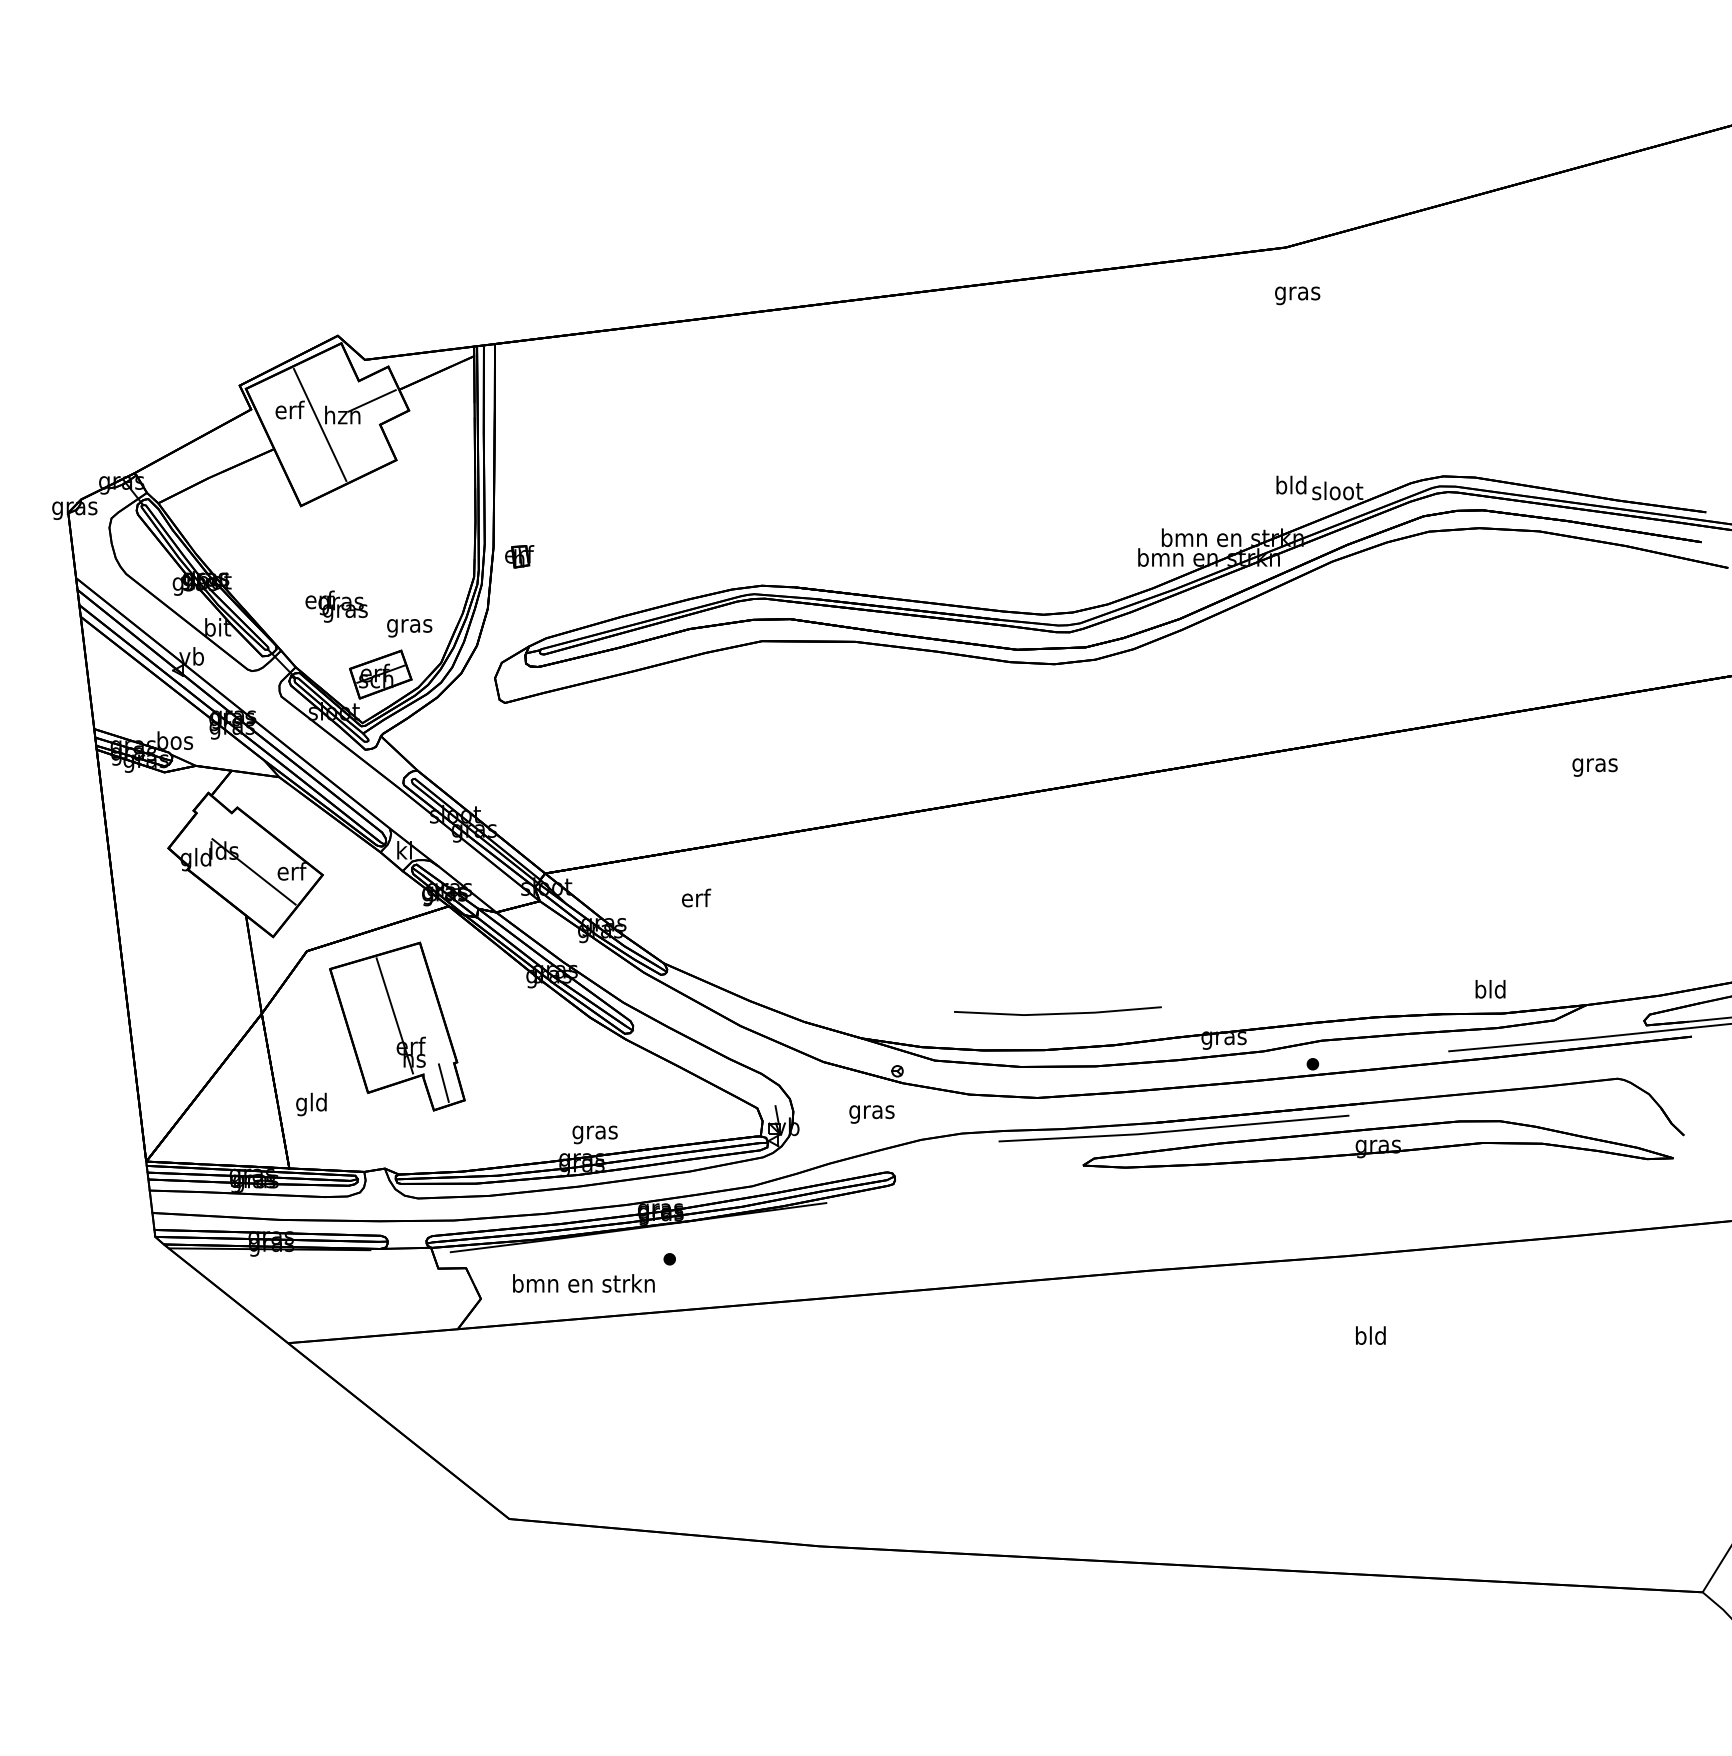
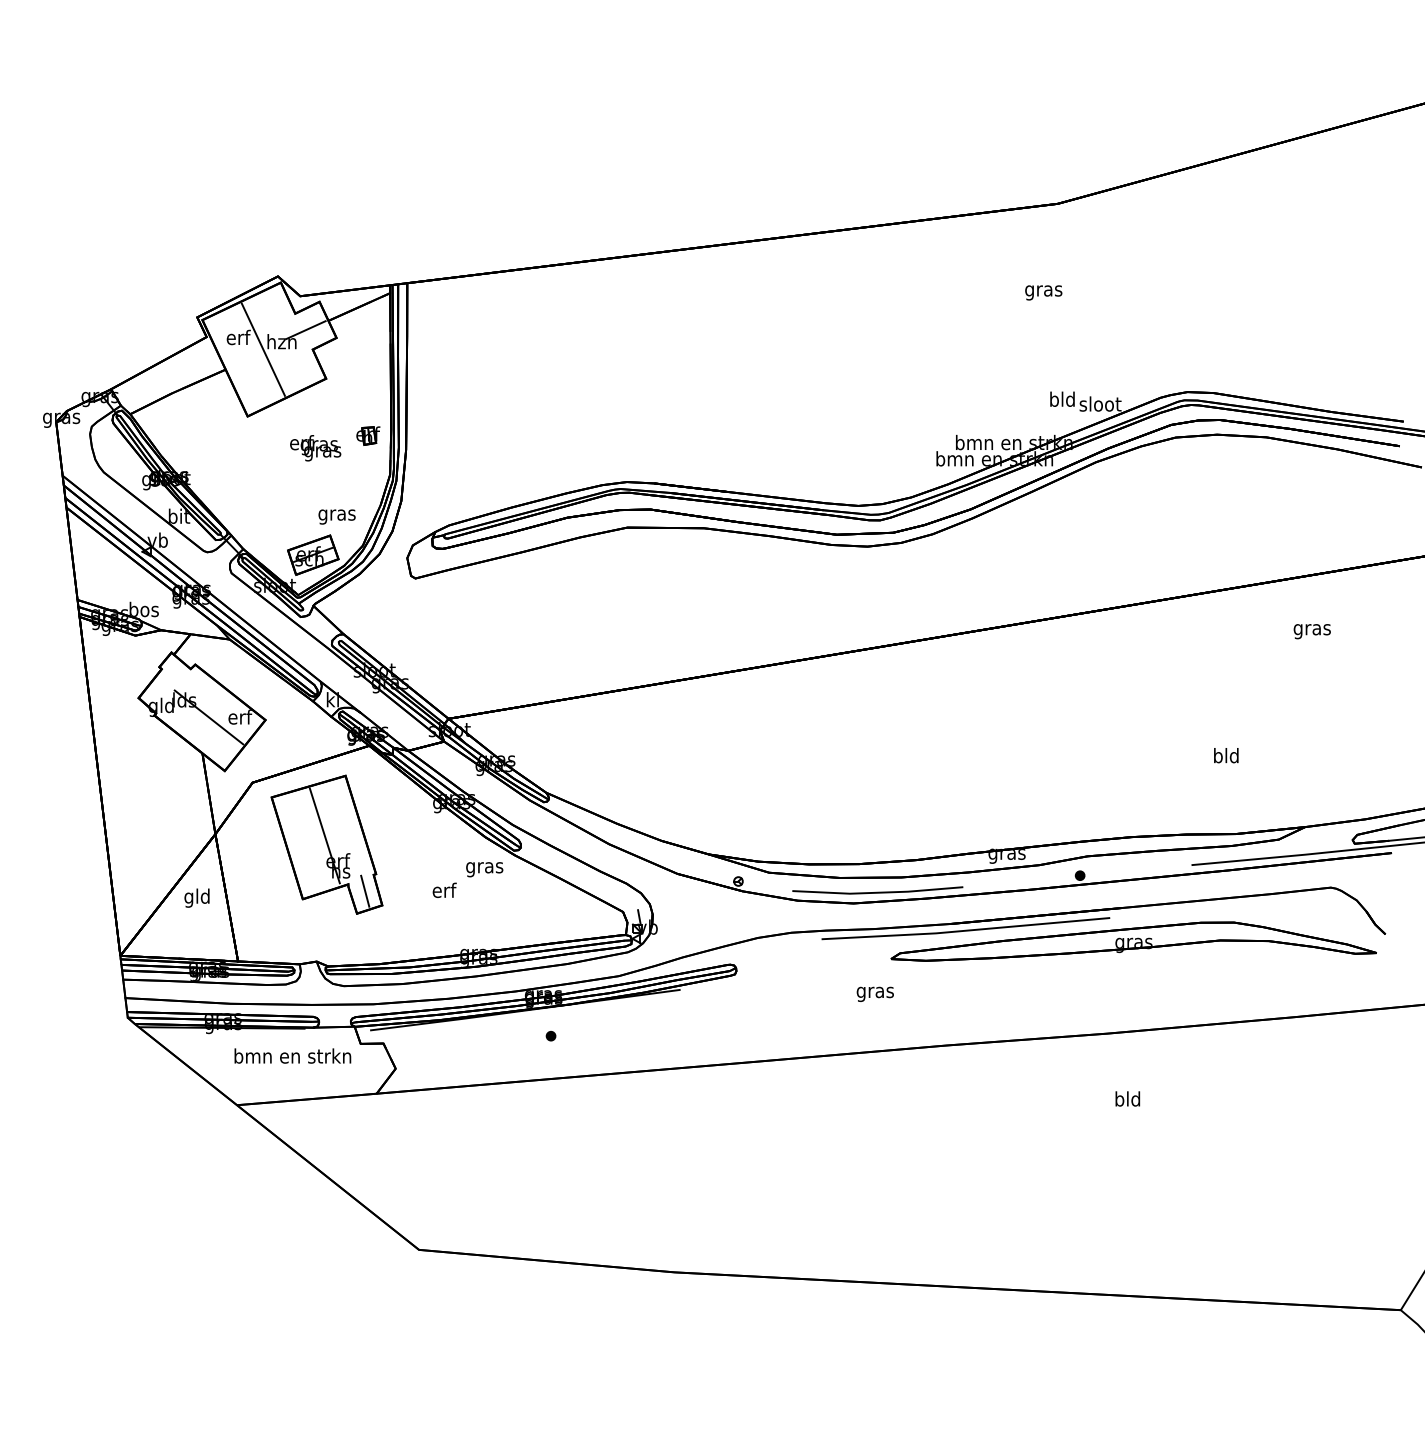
text: (1297, 295) -> (1043, 292), moved
part: (519, 556) -> (368, 435), moved
text: (336, 606) -> (315, 448), moved
text: (696, 897) -> (444, 889), moved
text: (1490, 989) -> (1226, 755), moved
line: (1057, 1013) -> (877, 892), moved
text: (311, 1104) -> (197, 898), moved
text: (871, 1114) -> (874, 994), moved
text: (594, 1134) -> (484, 869), moved
text: (583, 1283) -> (292, 1056), moved

